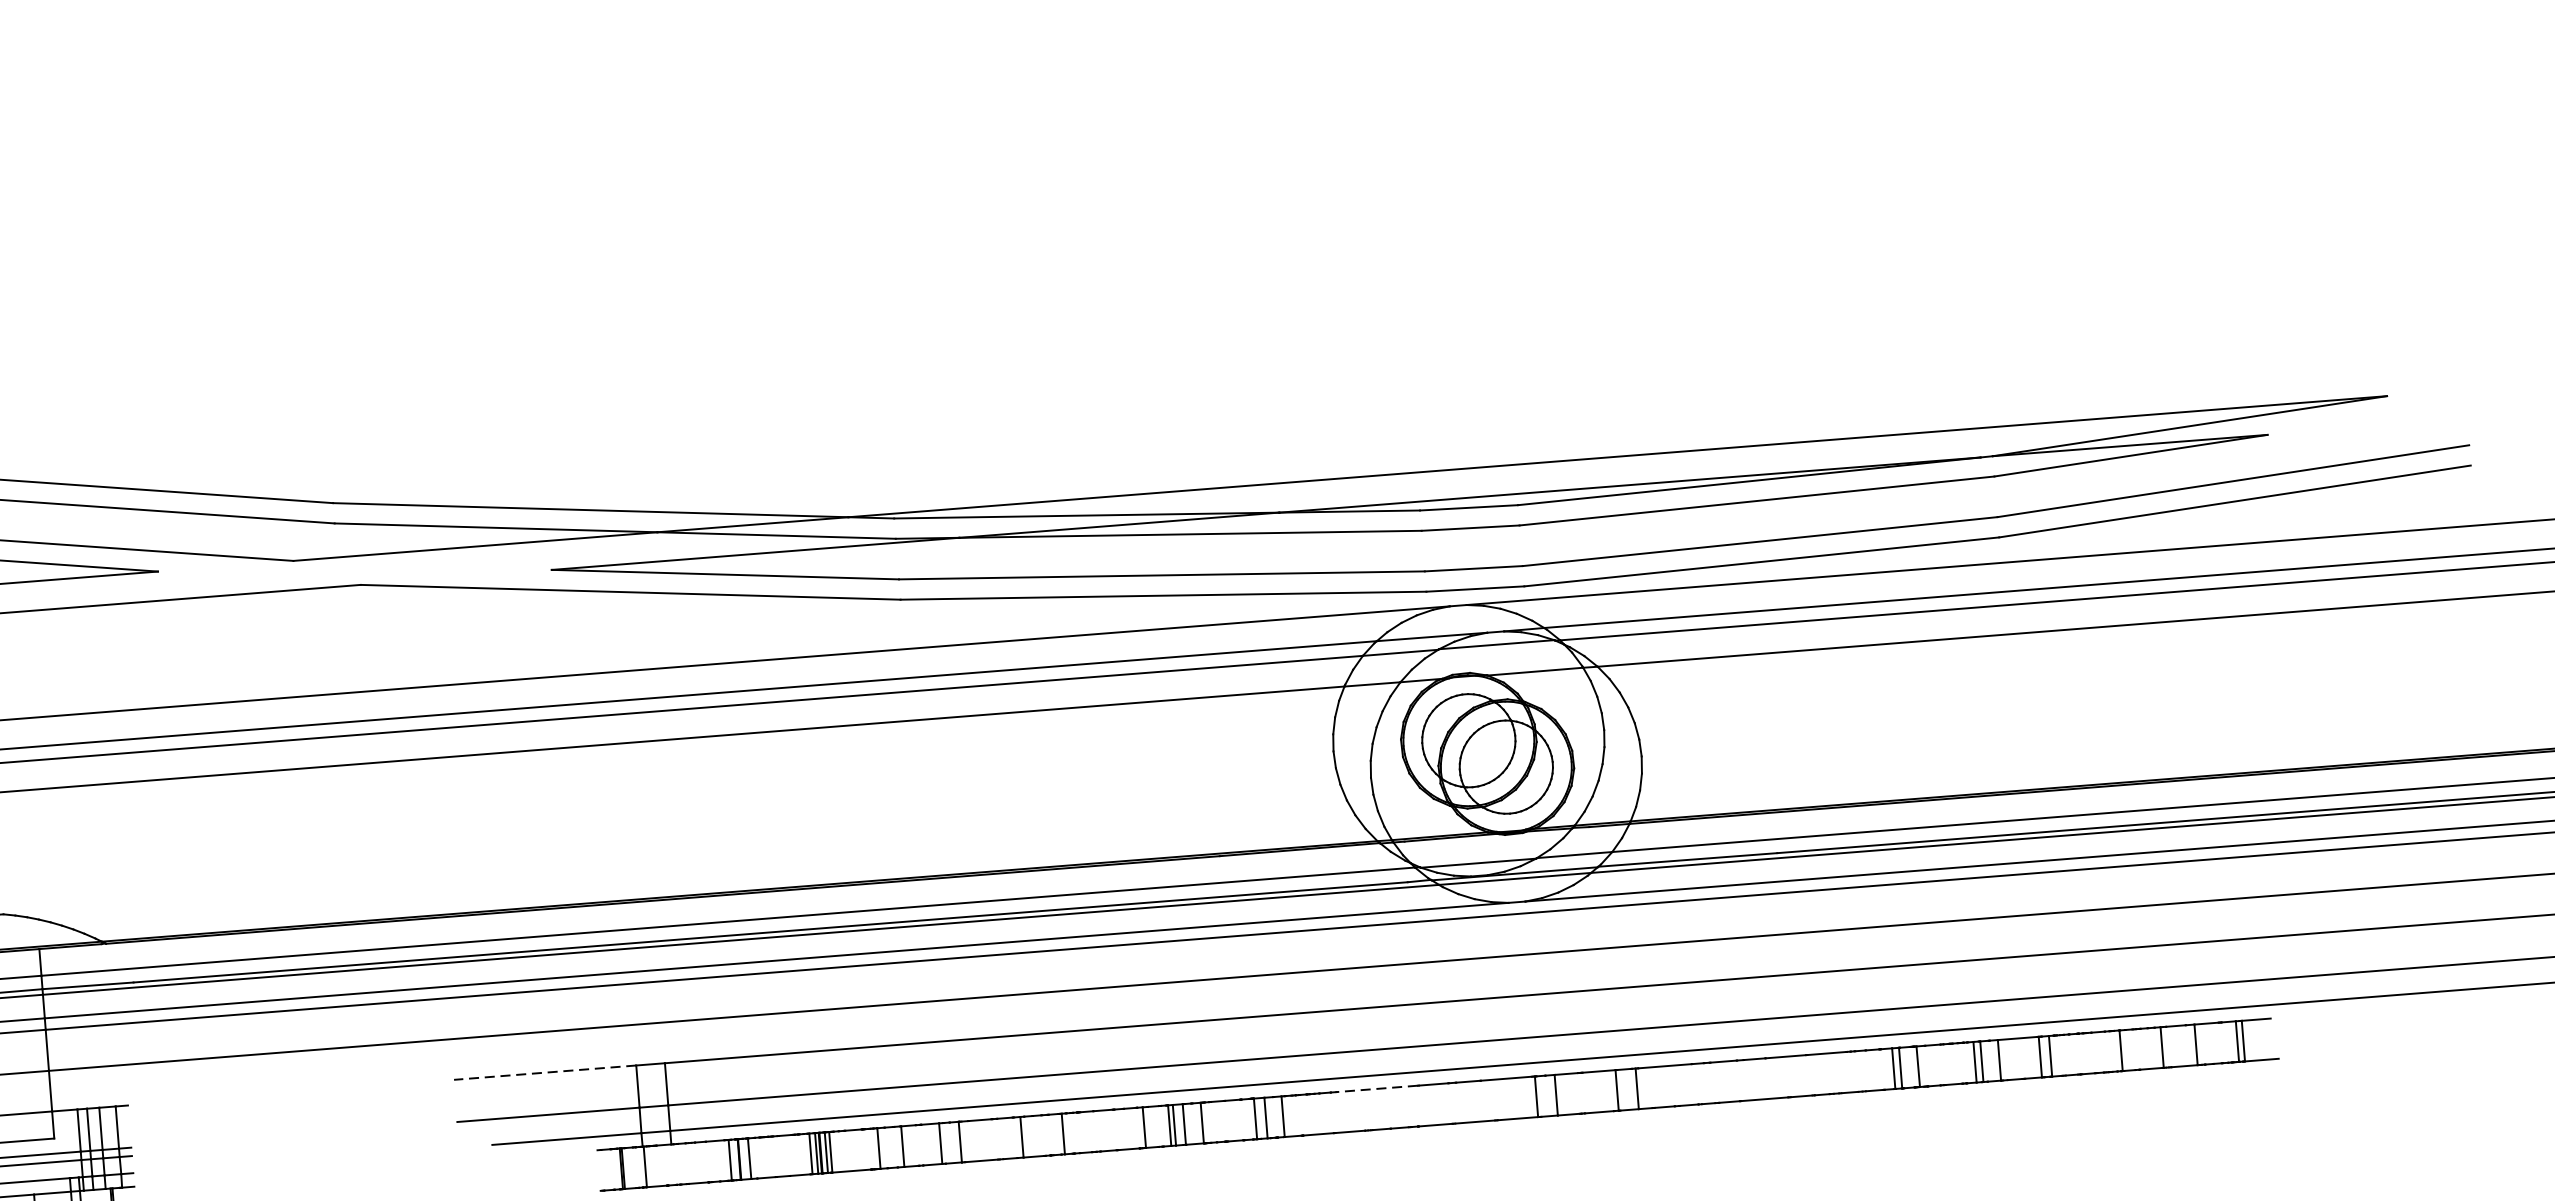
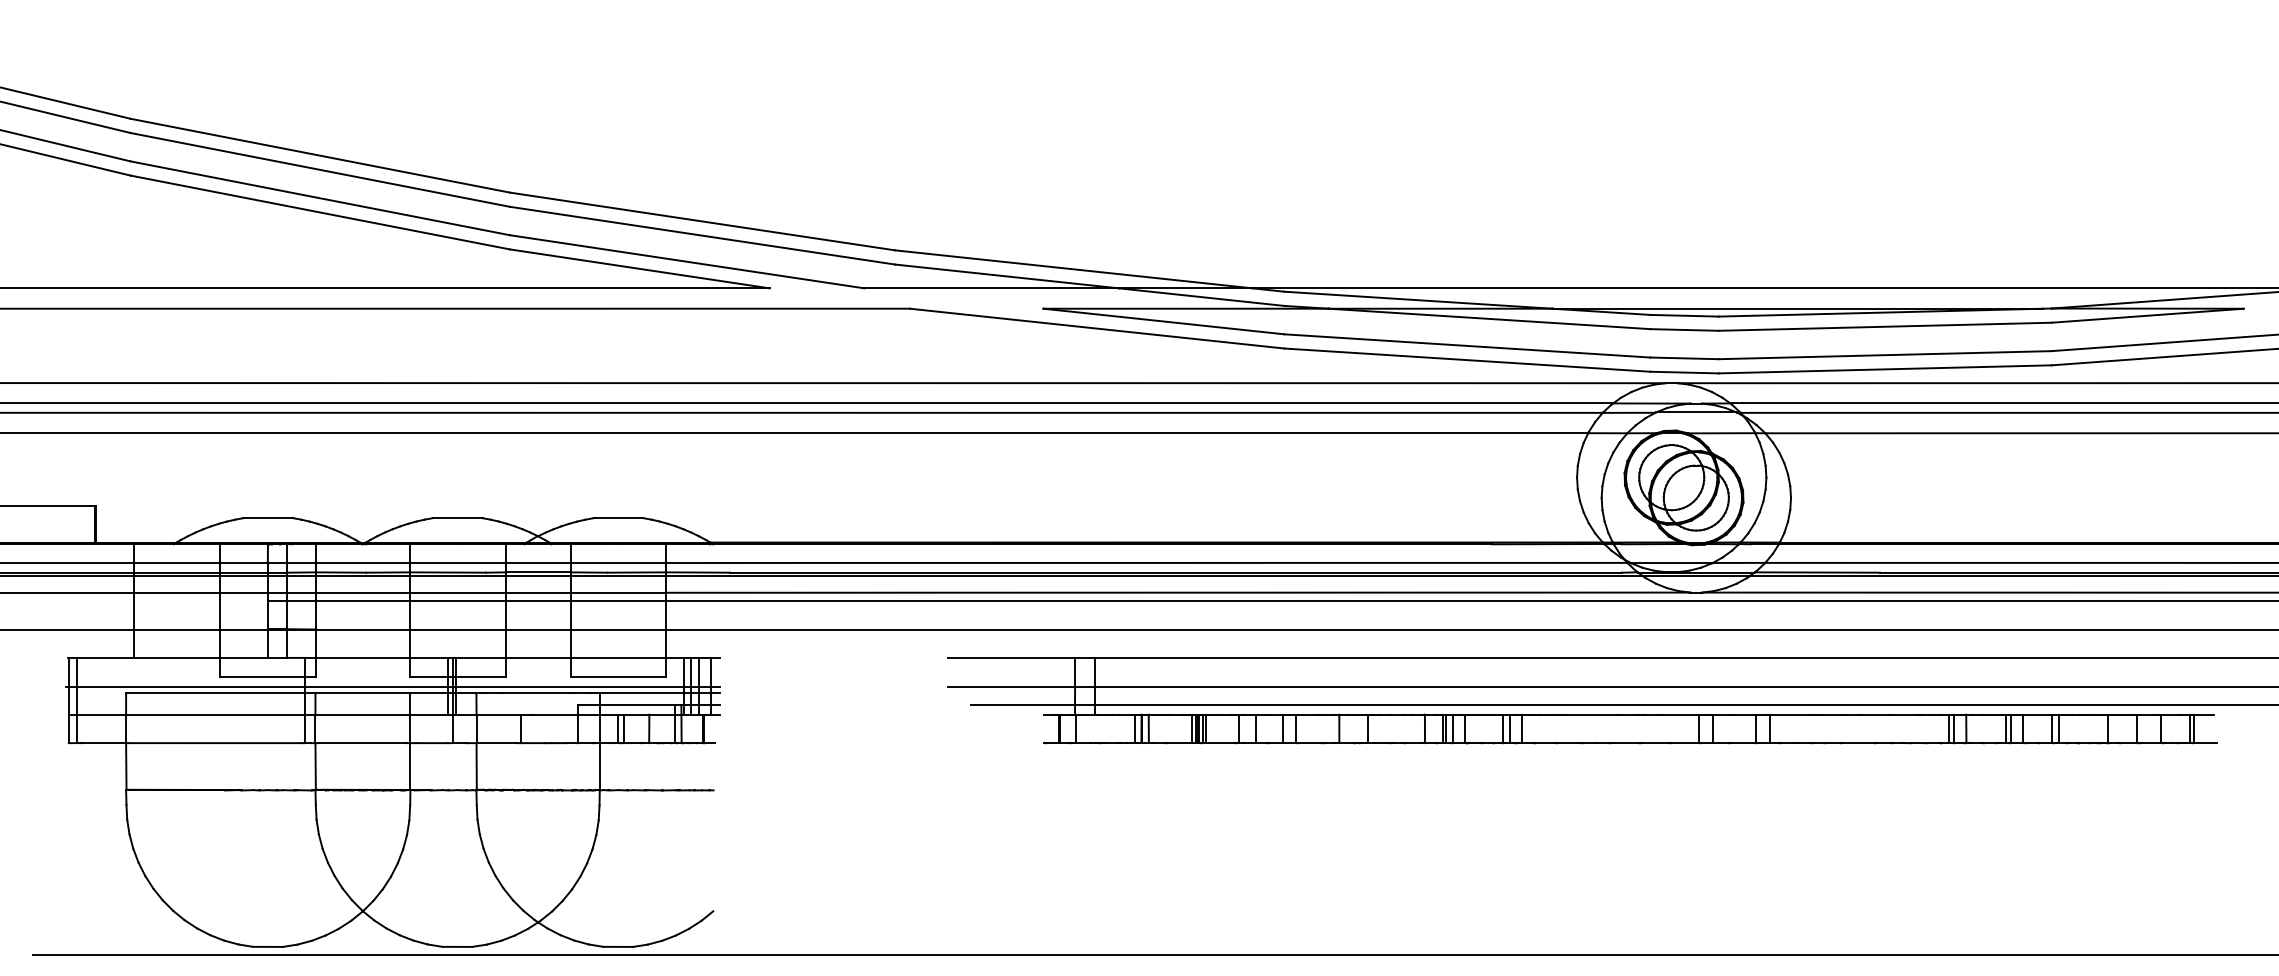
line: (545, 1072) -> (1011, 657), dashed -> solid
line: (1376, 1088) -> (1588, 714), dashed -> solid

